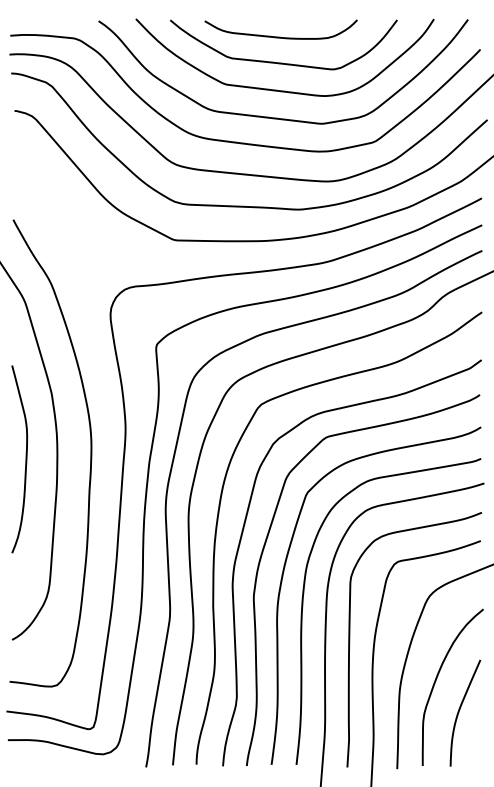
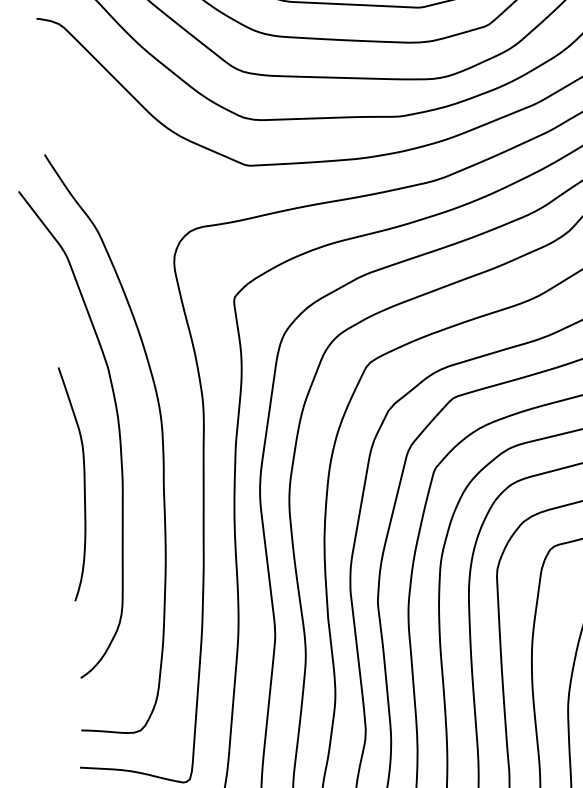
curve: (25, 459) -> (83, 483), moved

